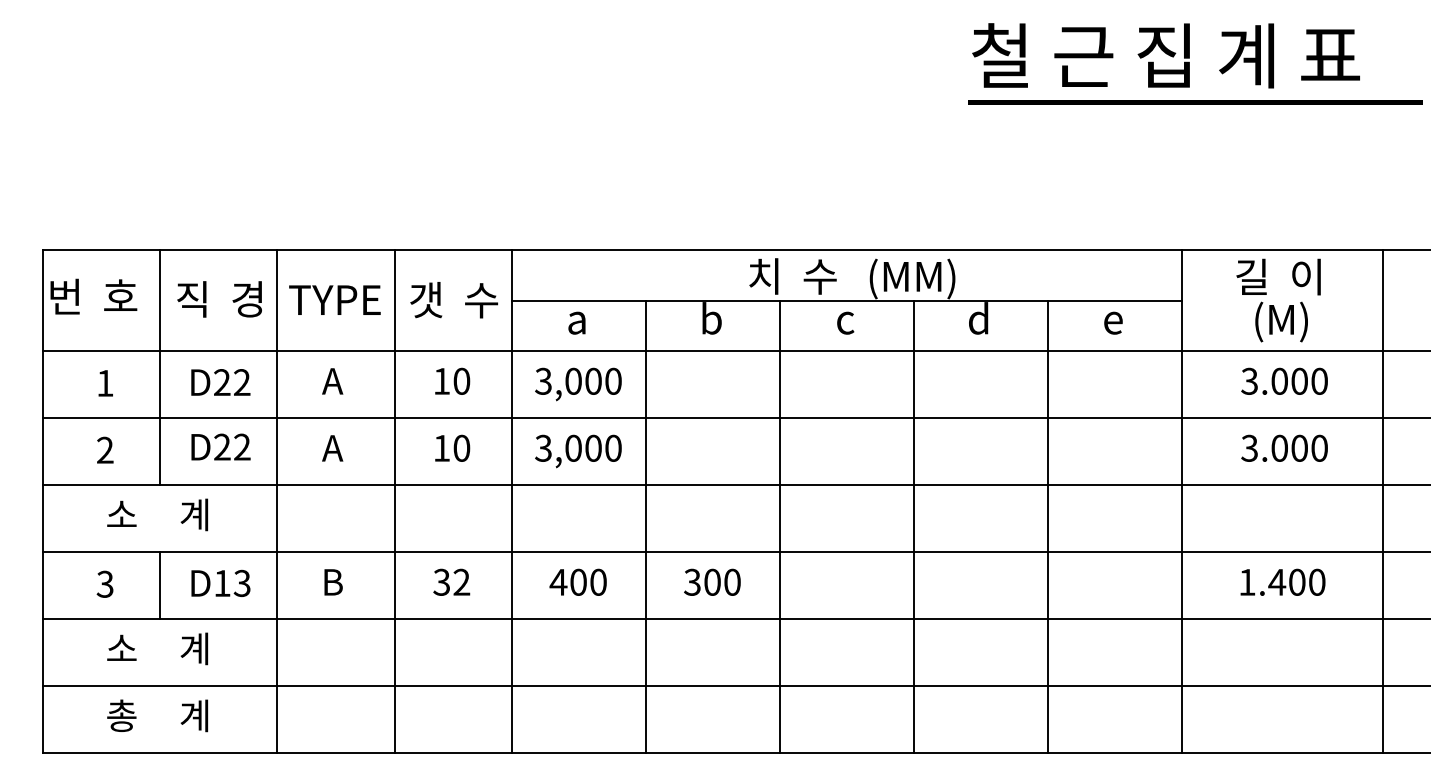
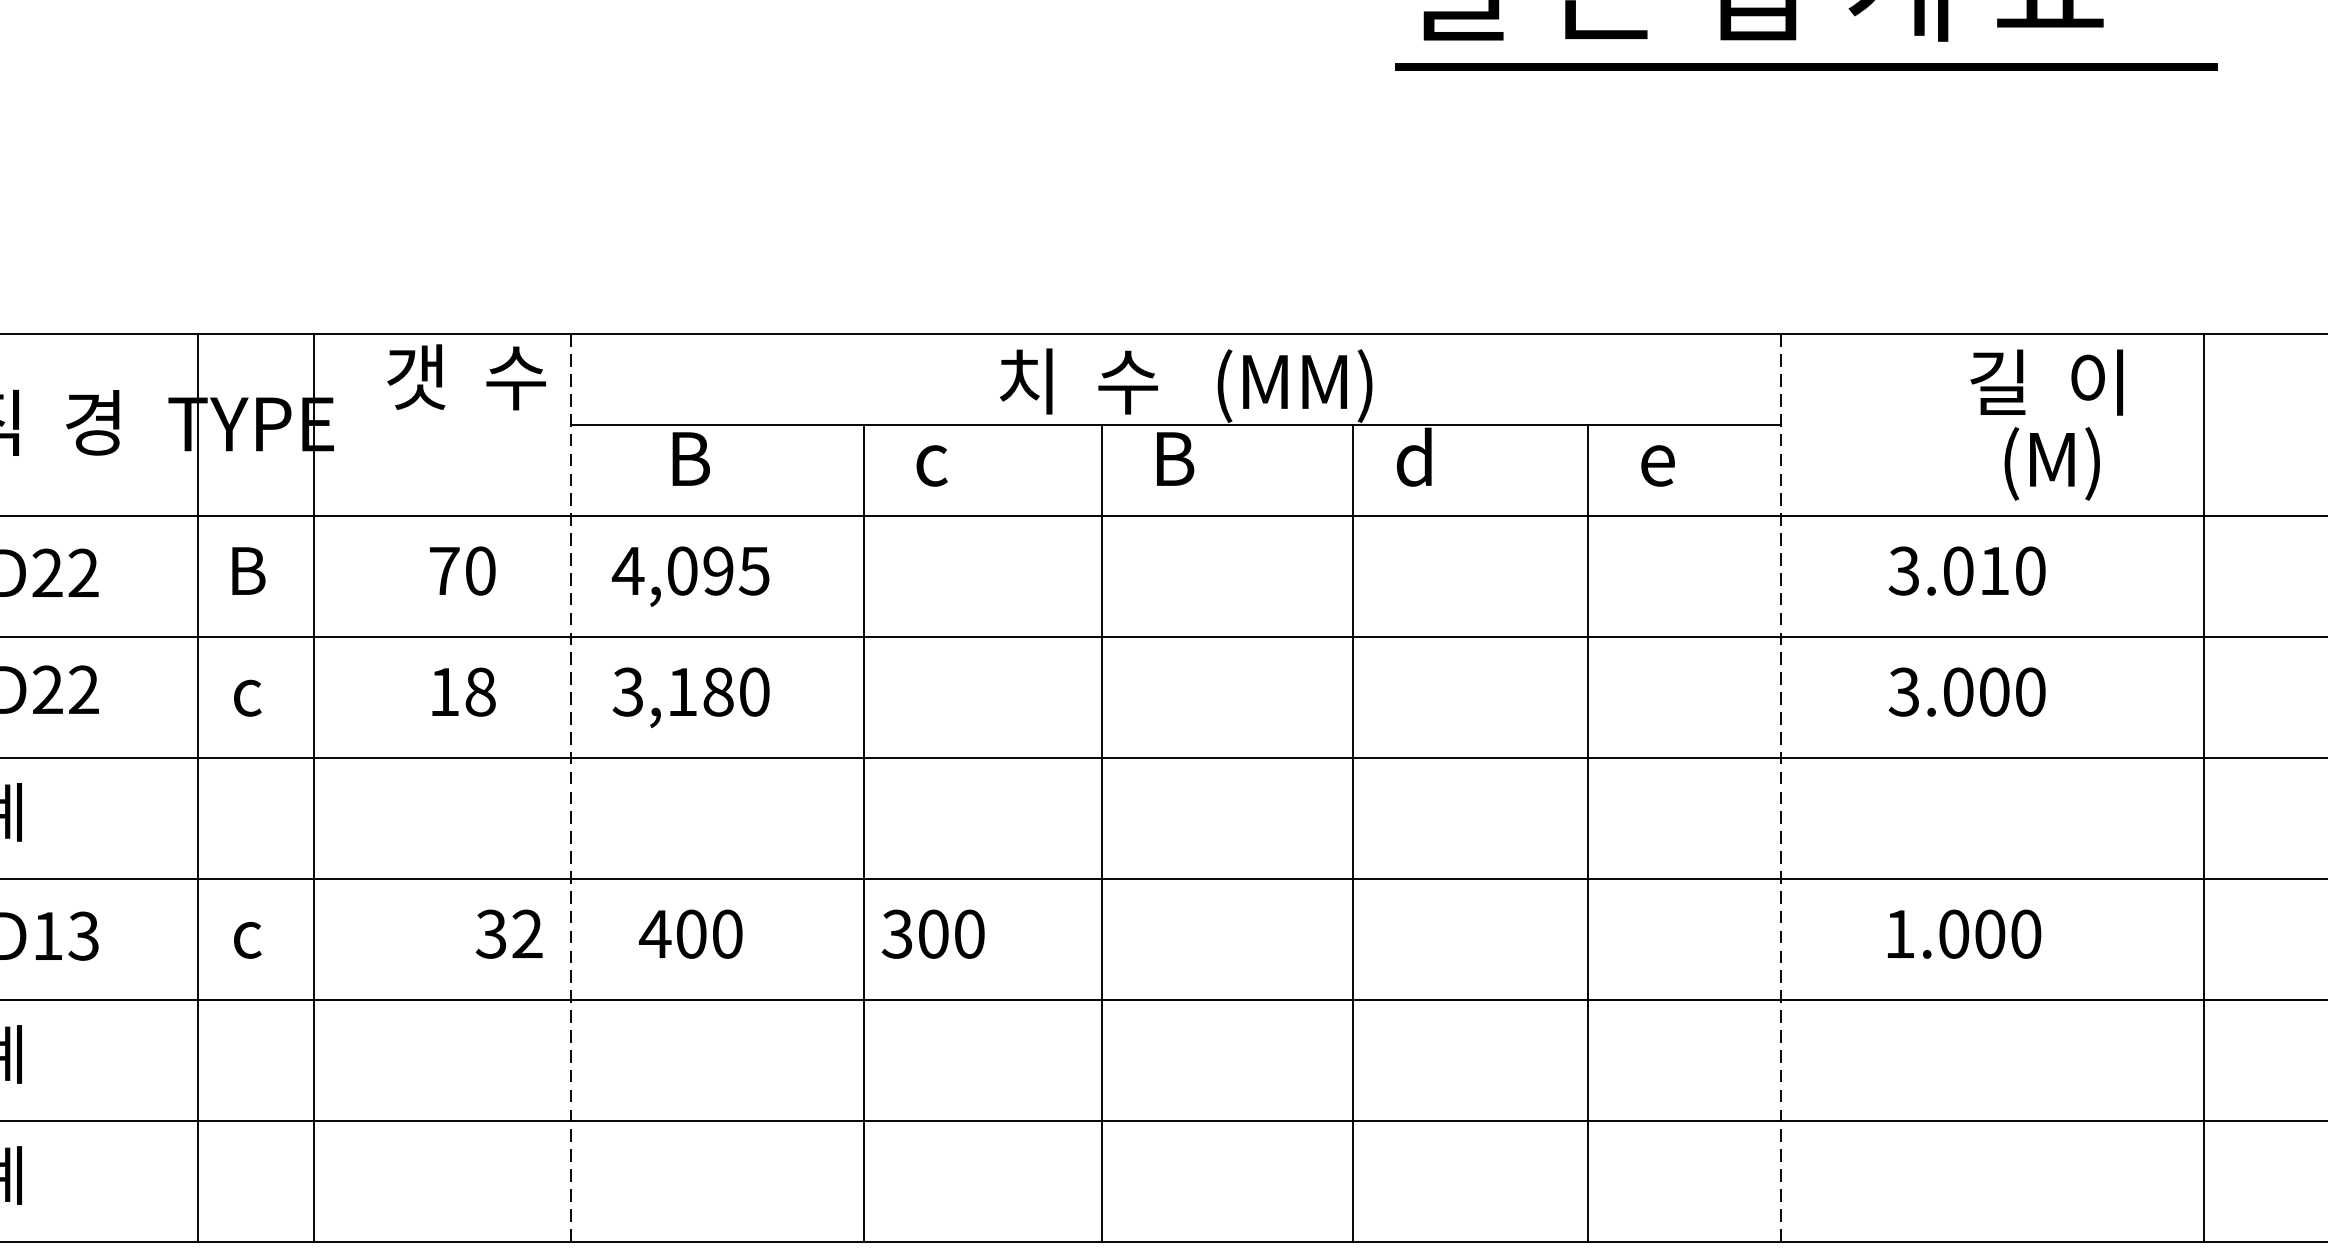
text: (454, 300) -> (467, 377), moved
text: (1278, 300) -> (2046, 424), moved
text: (711, 318) -> (931, 457), b -> c
text: (578, 319) -> (691, 459), a -> B
text: (846, 319) -> (1175, 459), c -> B
text: (577, 380) -> (689, 569), 3,000 -> 4,095
text: (1299, 380) -> (1994, 569), 3.000 -> 3.010
text: (332, 381) -> (246, 571), A -> B
text: (441, 381) -> (443, 571), 10 -> 70
text: (583, 447) -> (700, 690), 3,000 -> 3,180
text: (332, 448) -> (246, 692), A -> c
text: (461, 448) -> (479, 692), 10 -> 18
line: (277, 501) -> (198, 788), moved
line: (394, 501) -> (313, 788), moved
line: (1382, 501) -> (2203, 788), moved
line: (511, 502) -> (570, 789), solid -> dashed
line: (1181, 502) -> (1780, 789), solid -> dashed
line: (645, 526) -> (863, 833), moved
line: (779, 526) -> (1101, 833), moved
line: (913, 526) -> (1352, 833), moved
line: (1047, 526) -> (1587, 833), moved
text: (451, 581) -> (508, 932), moved
text: (1277, 581) -> (1954, 932), 1.400 -> 1.000
text: (333, 582) -> (248, 934), B -> c

